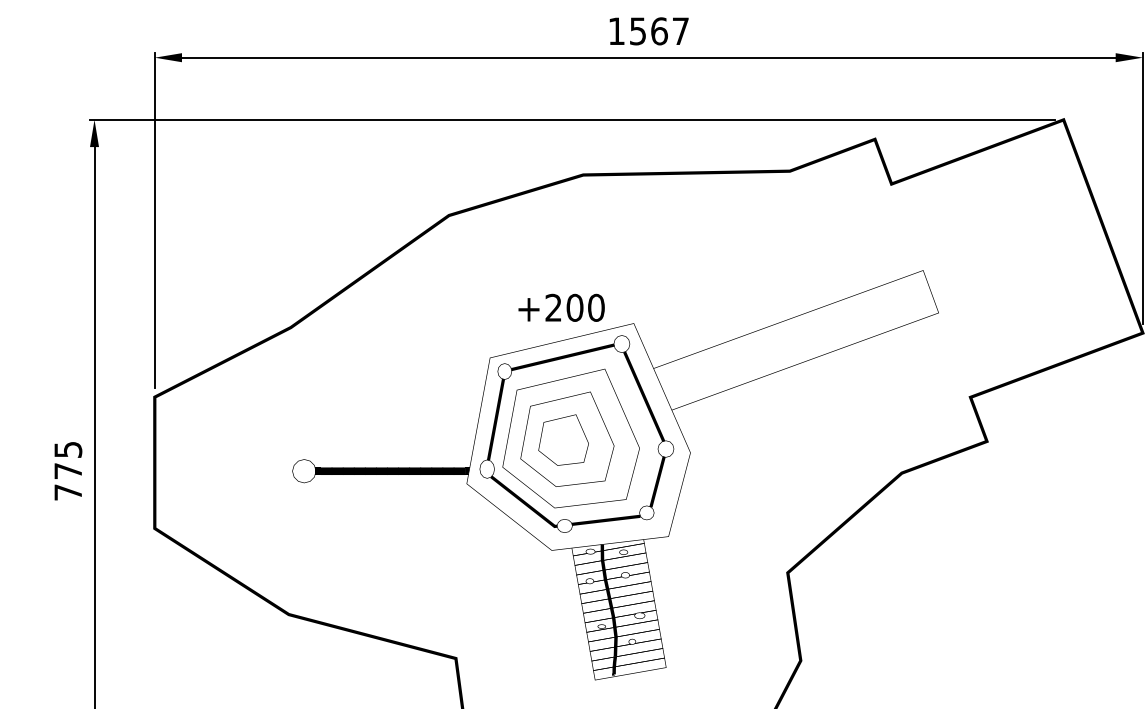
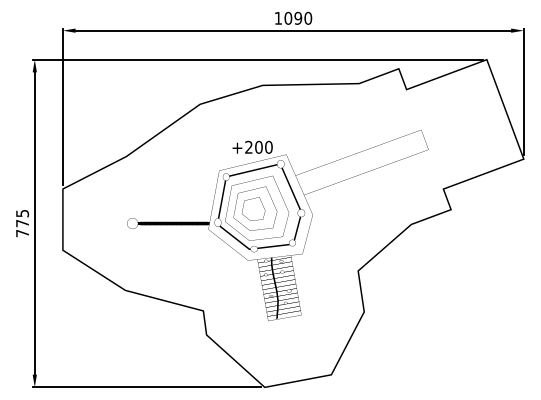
text: (659, 29) -> (298, 17), 1567 -> 1090

